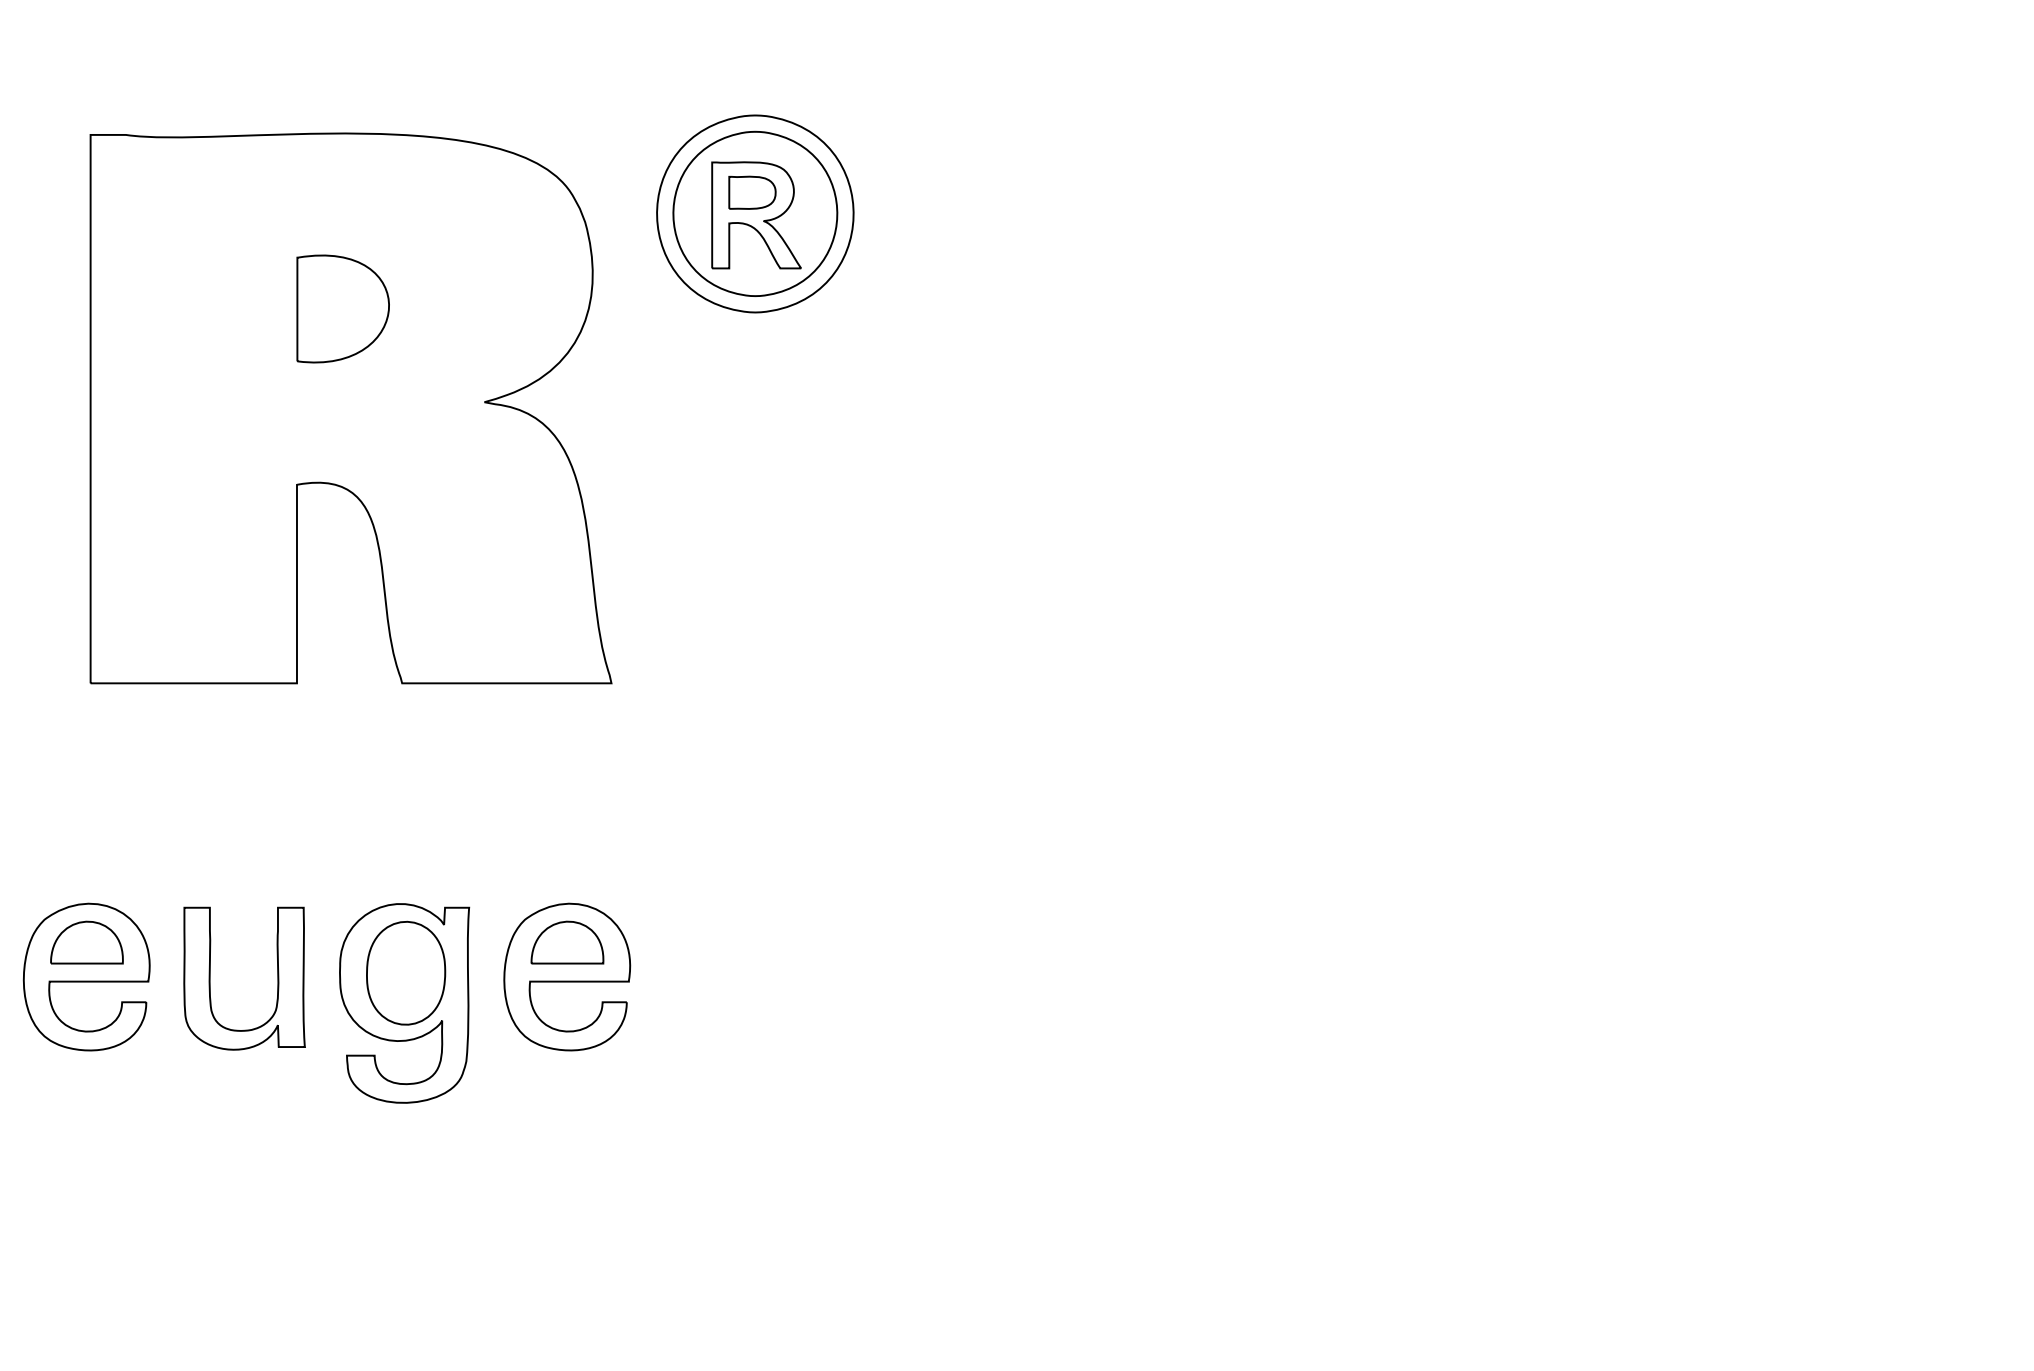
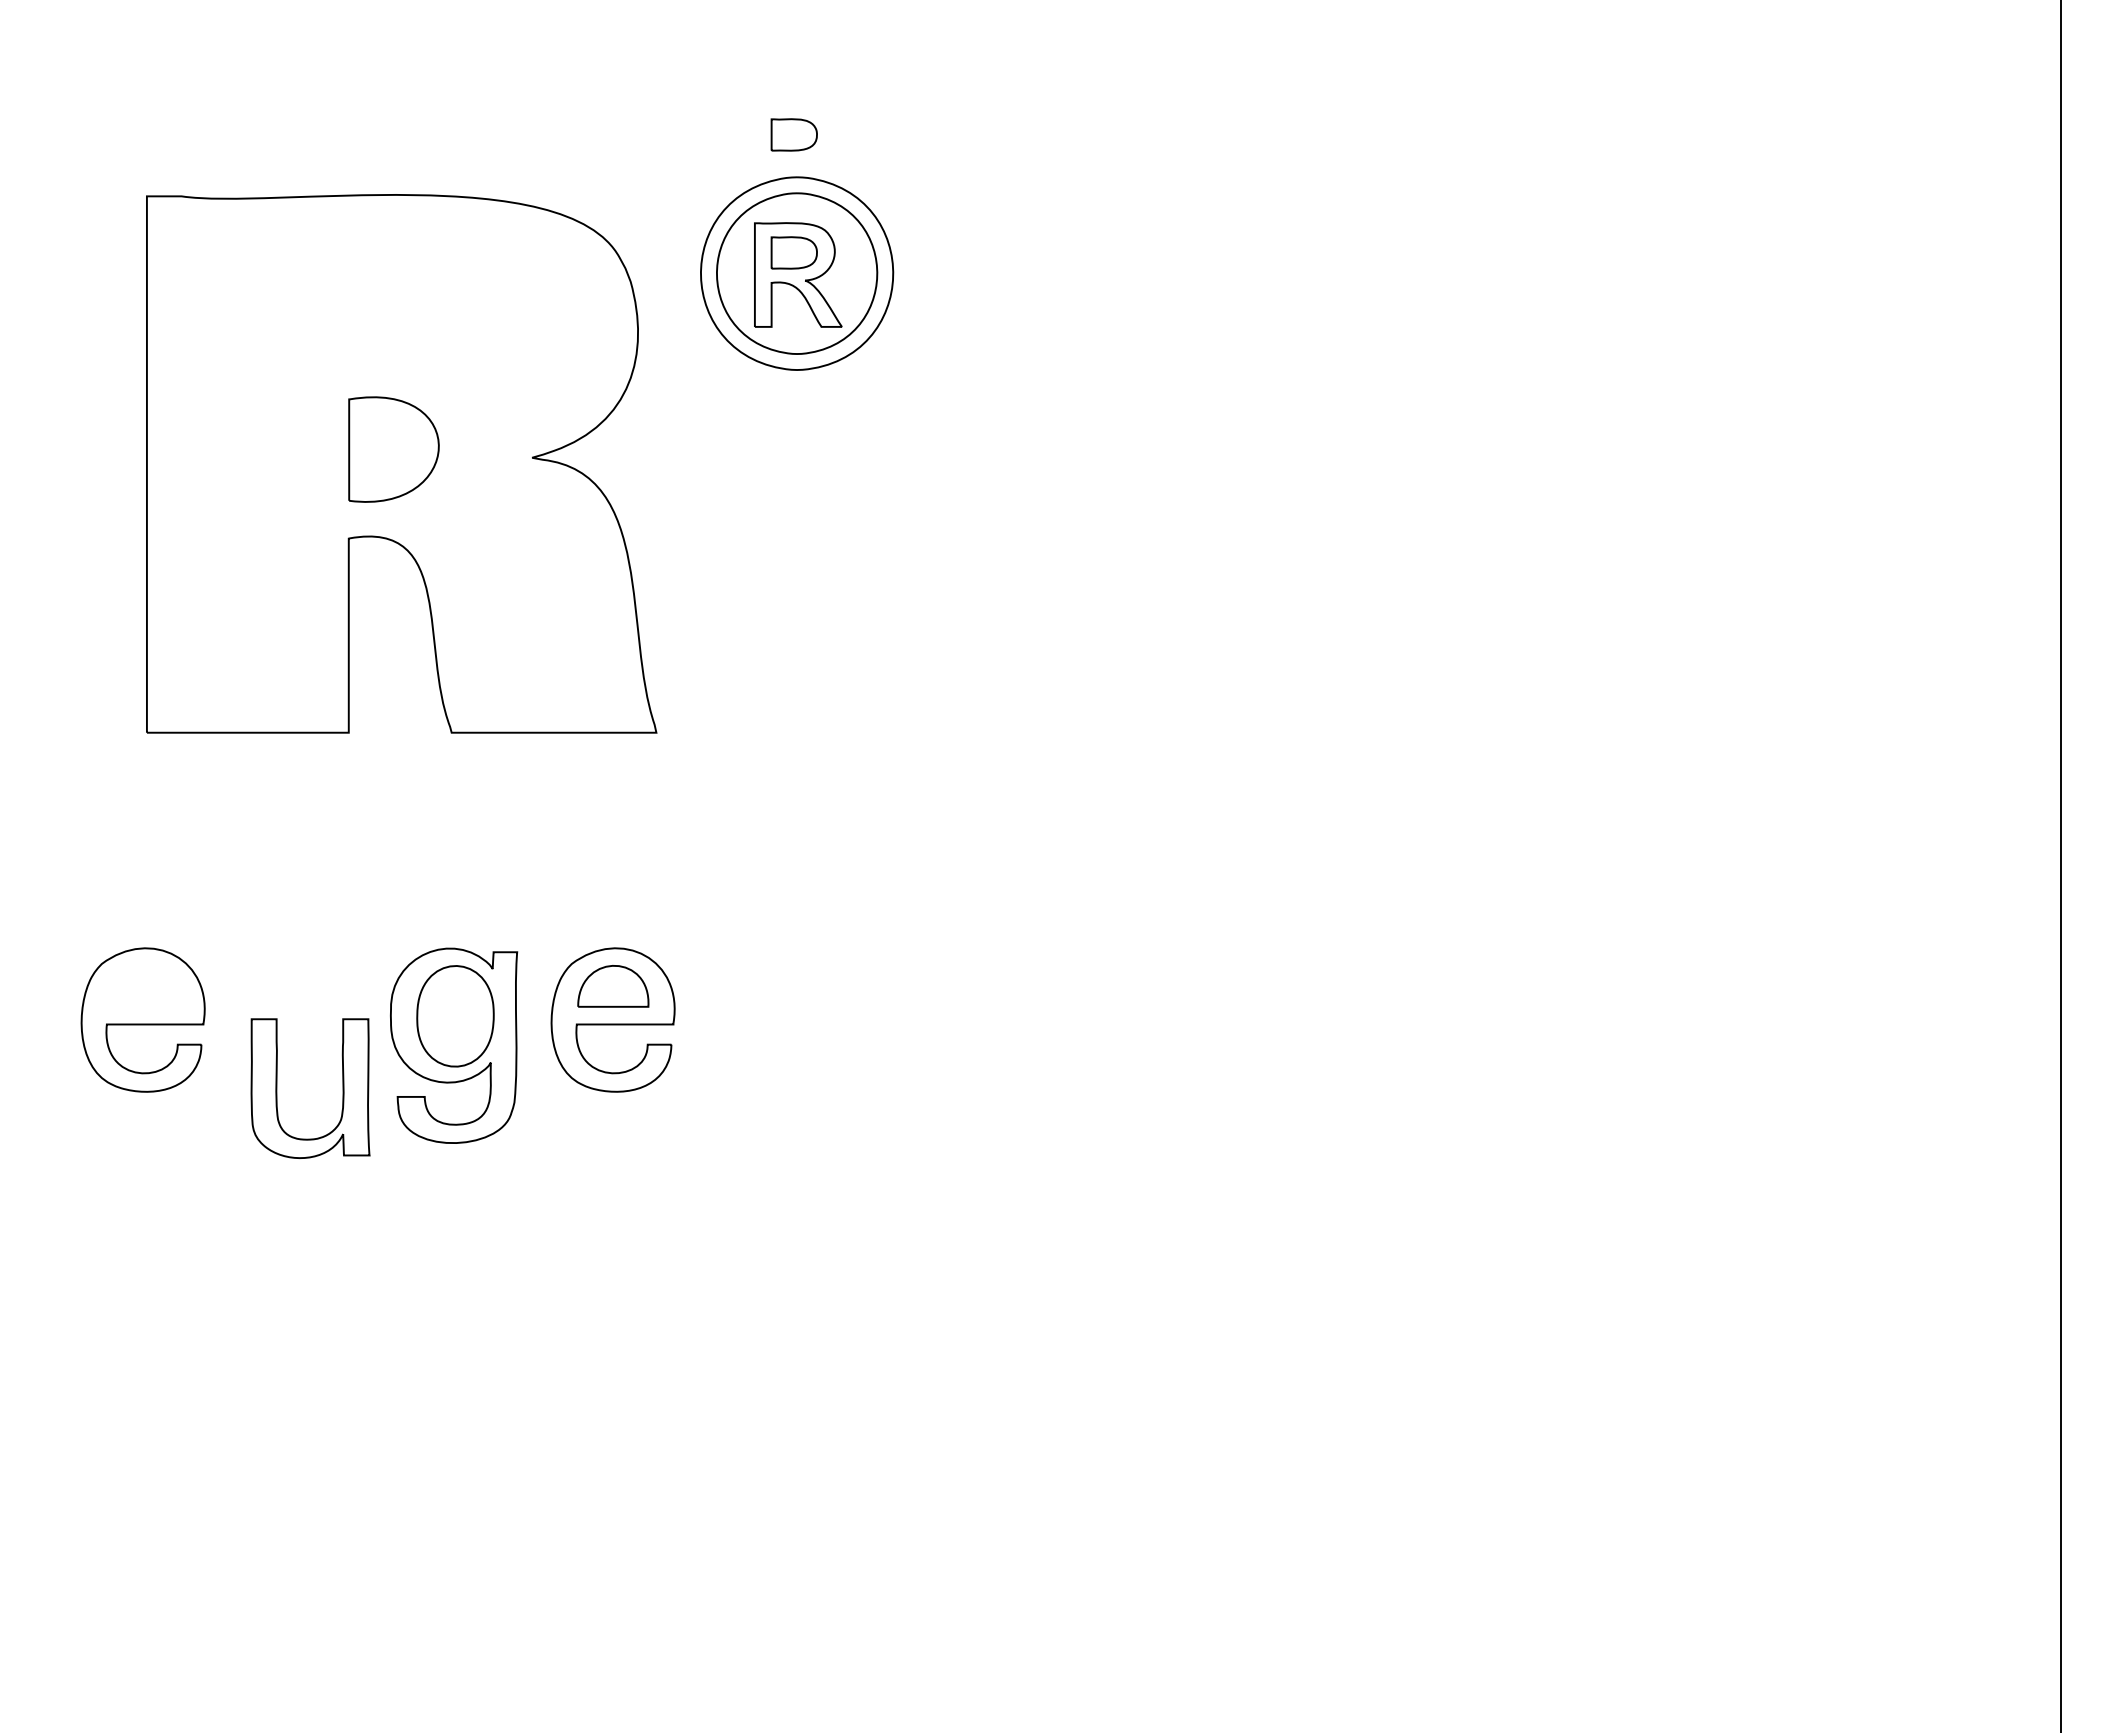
part: (751, 71) -> (793, 134), added
part: (342, 308) -> (393, 449), moved
part: (87, 942) -> (143, 986), removed
part: (277, 978) -> (342, 1088), moved

